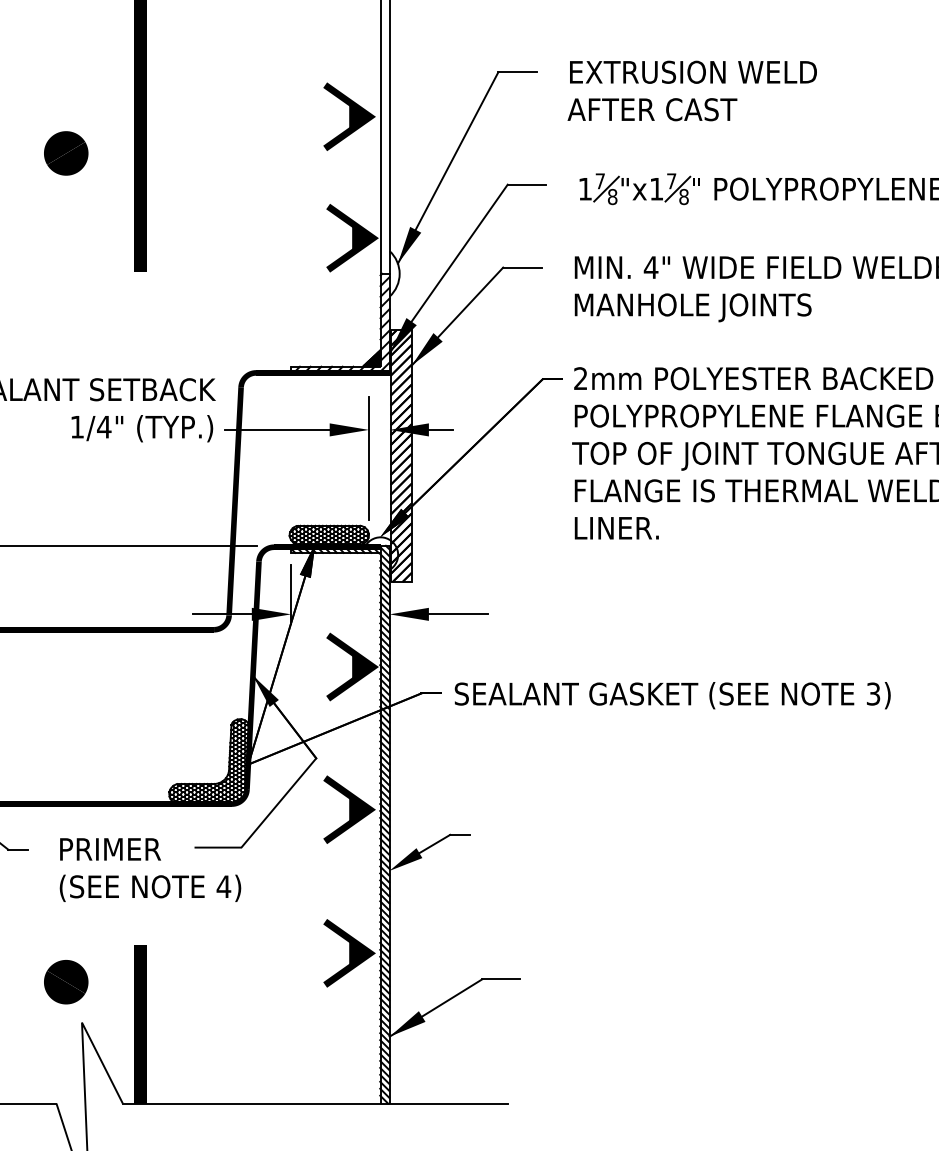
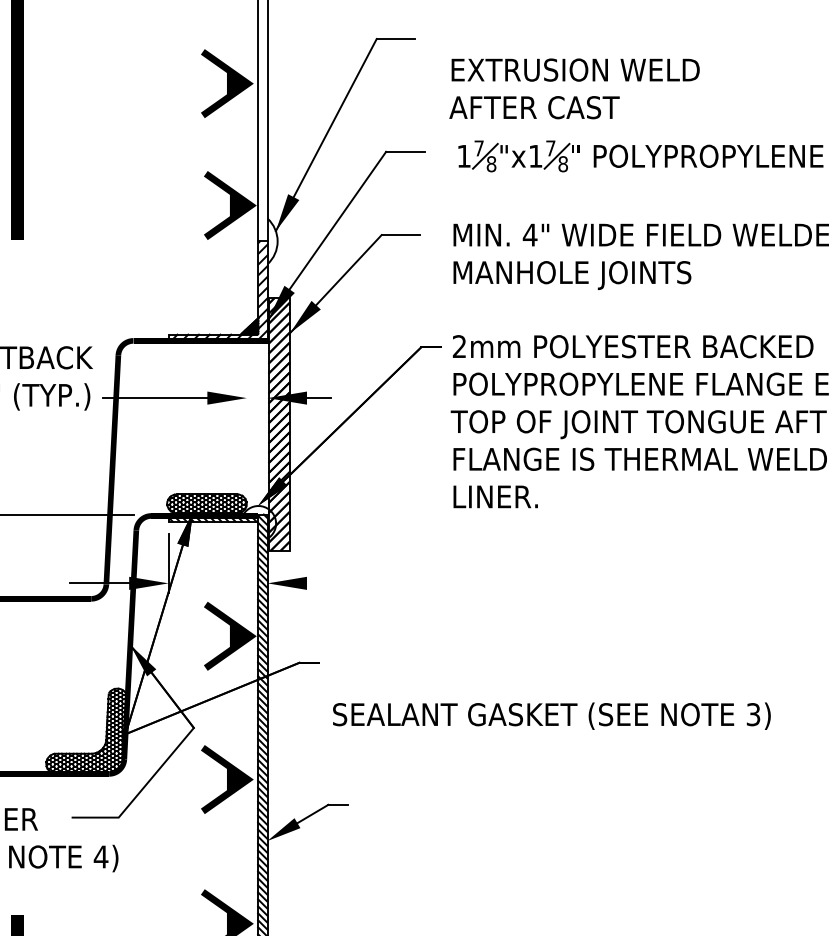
text: (691, 90) -> (573, 88), moved
line: (368, 458) -> (246, 426), removed
line: (458, 614) -> (336, 583), removed
text: (672, 695) -> (551, 716), moved

